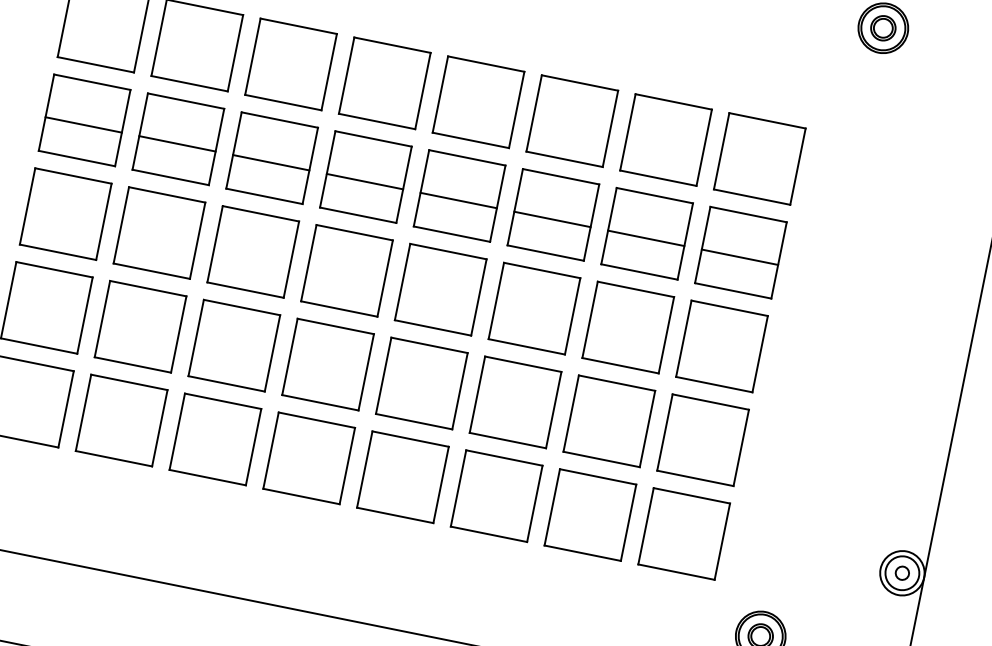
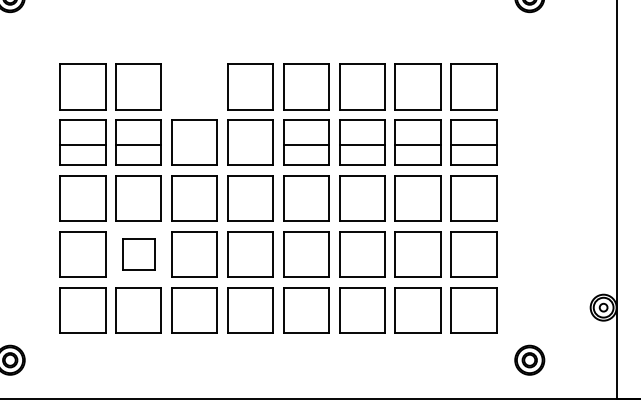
part: (291, 63) -> (194, 86), removed
line: (271, 162) -> (194, 145), removed
line: (365, 181) -> (250, 145), removed
part: (140, 326) -> (138, 254), size x0.7

